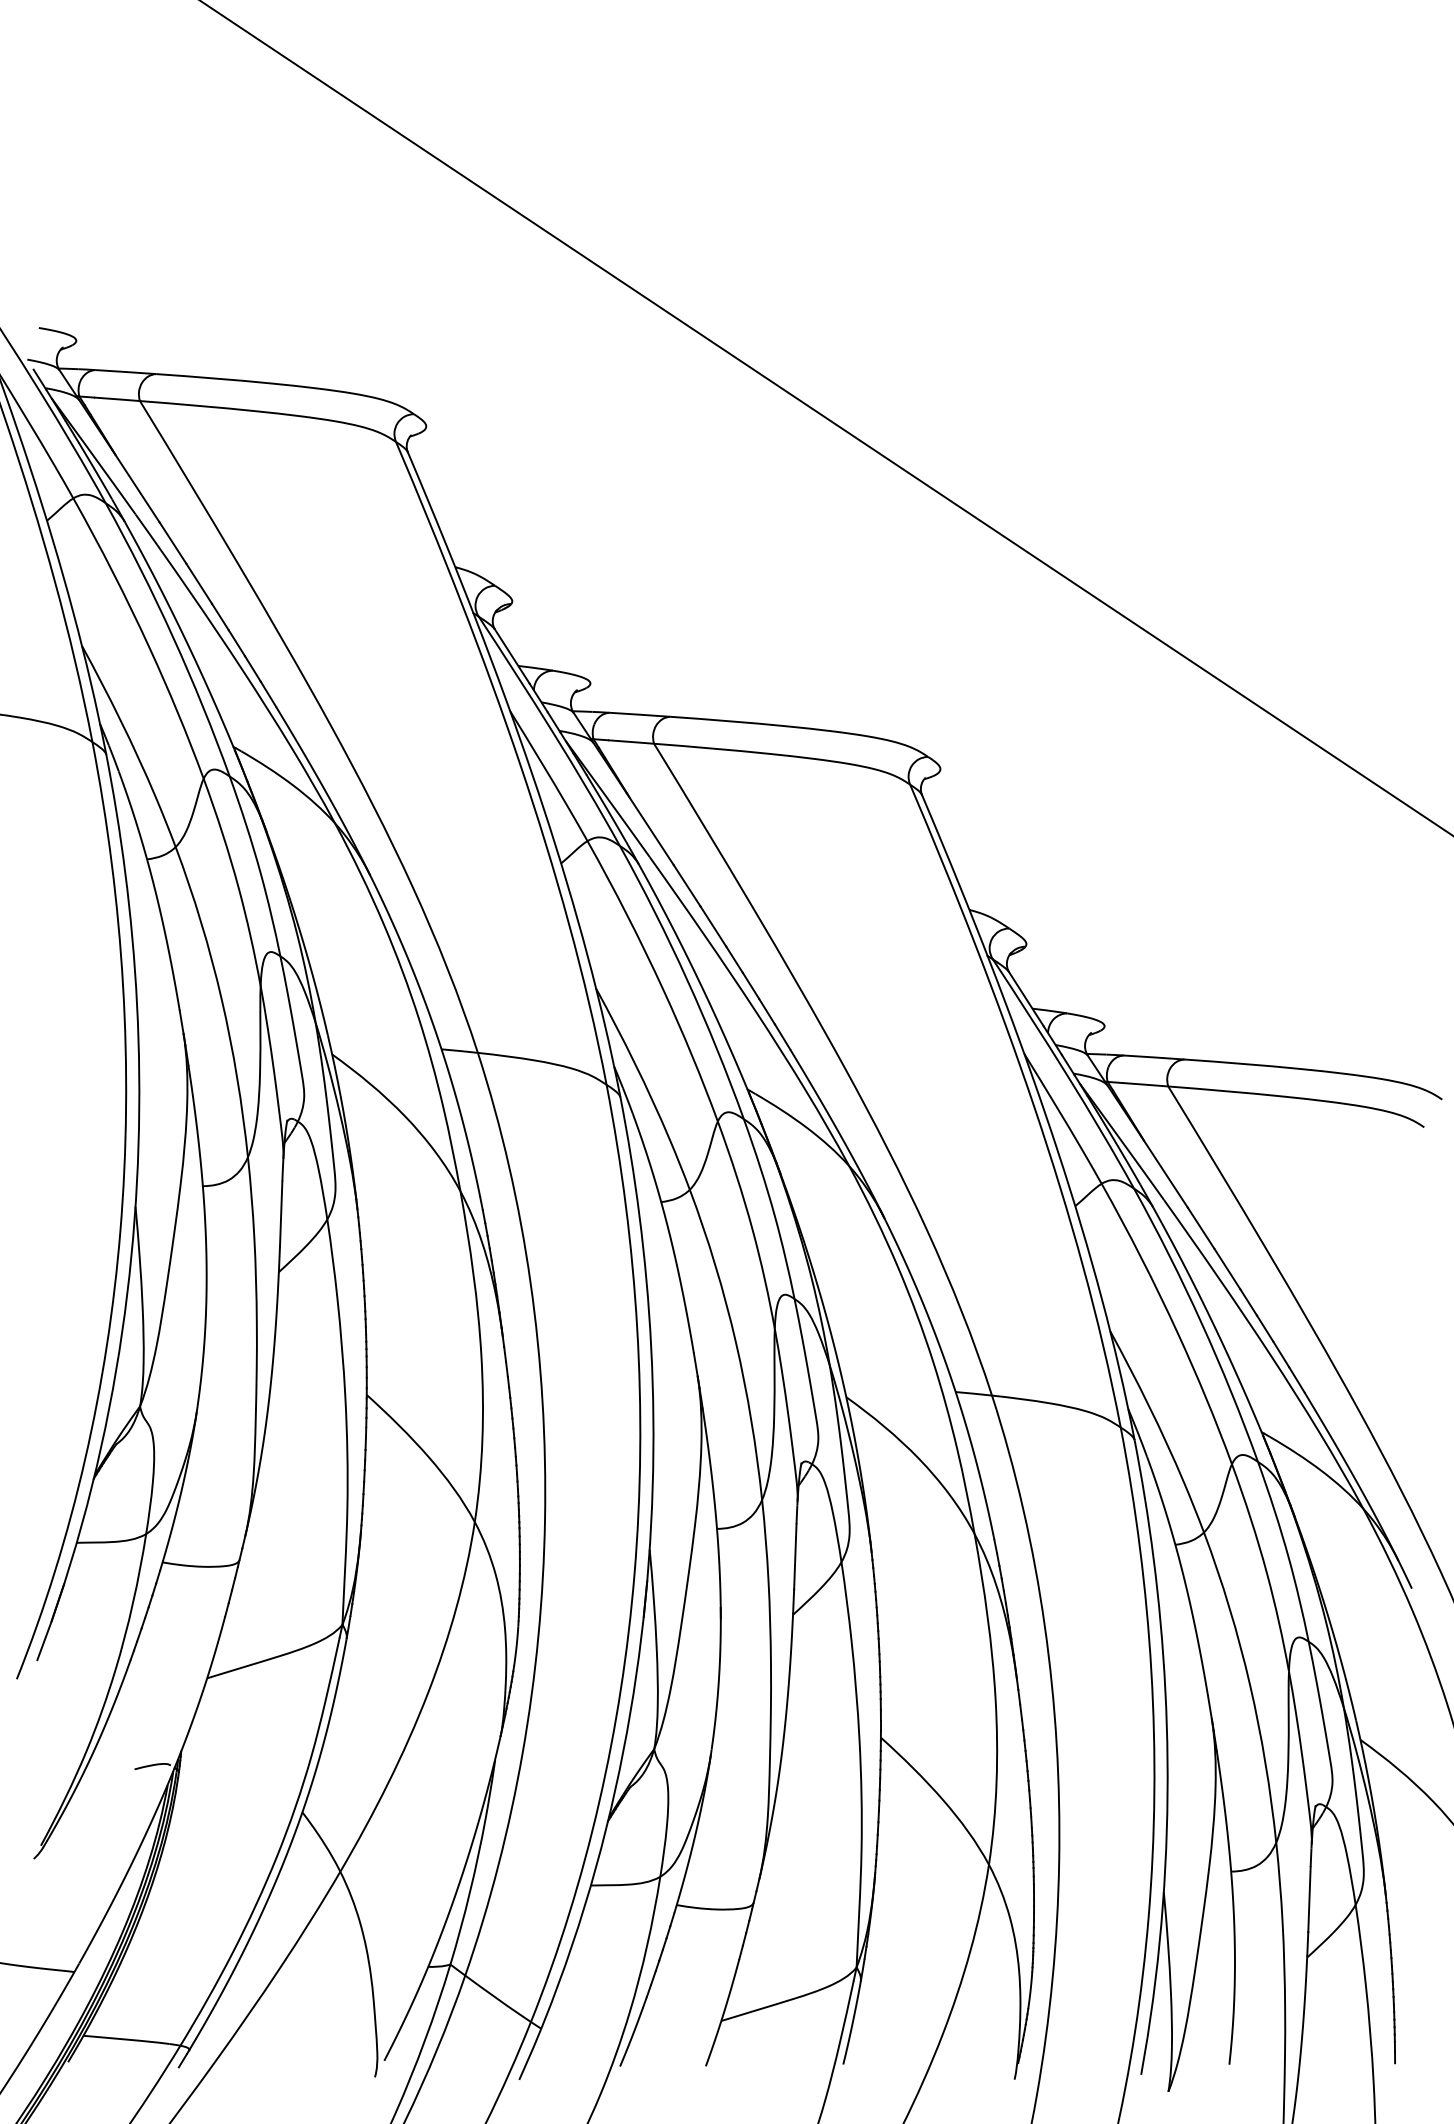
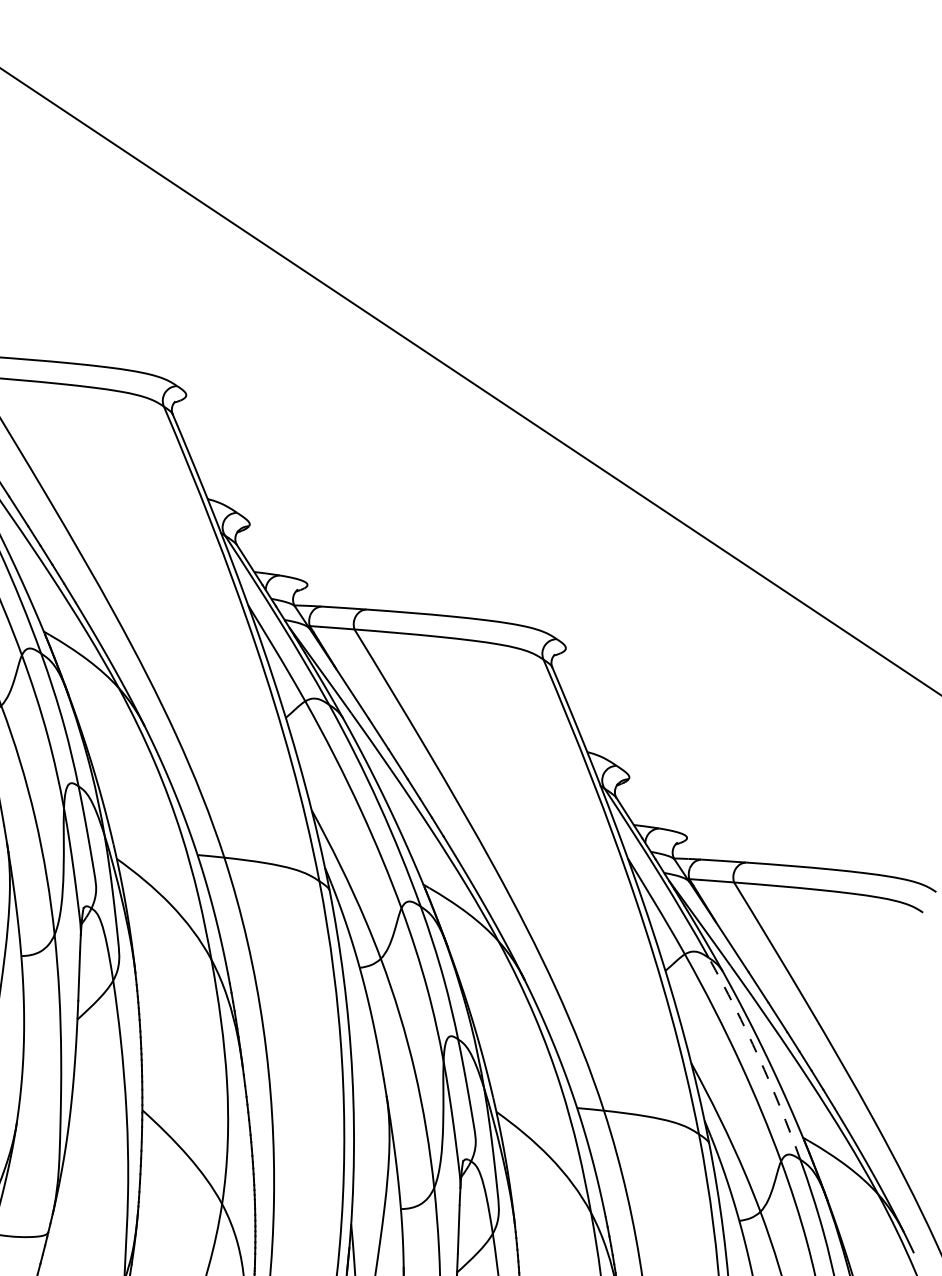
arc: (1201, 1322) -> (758, 1056), solid -> dashed

